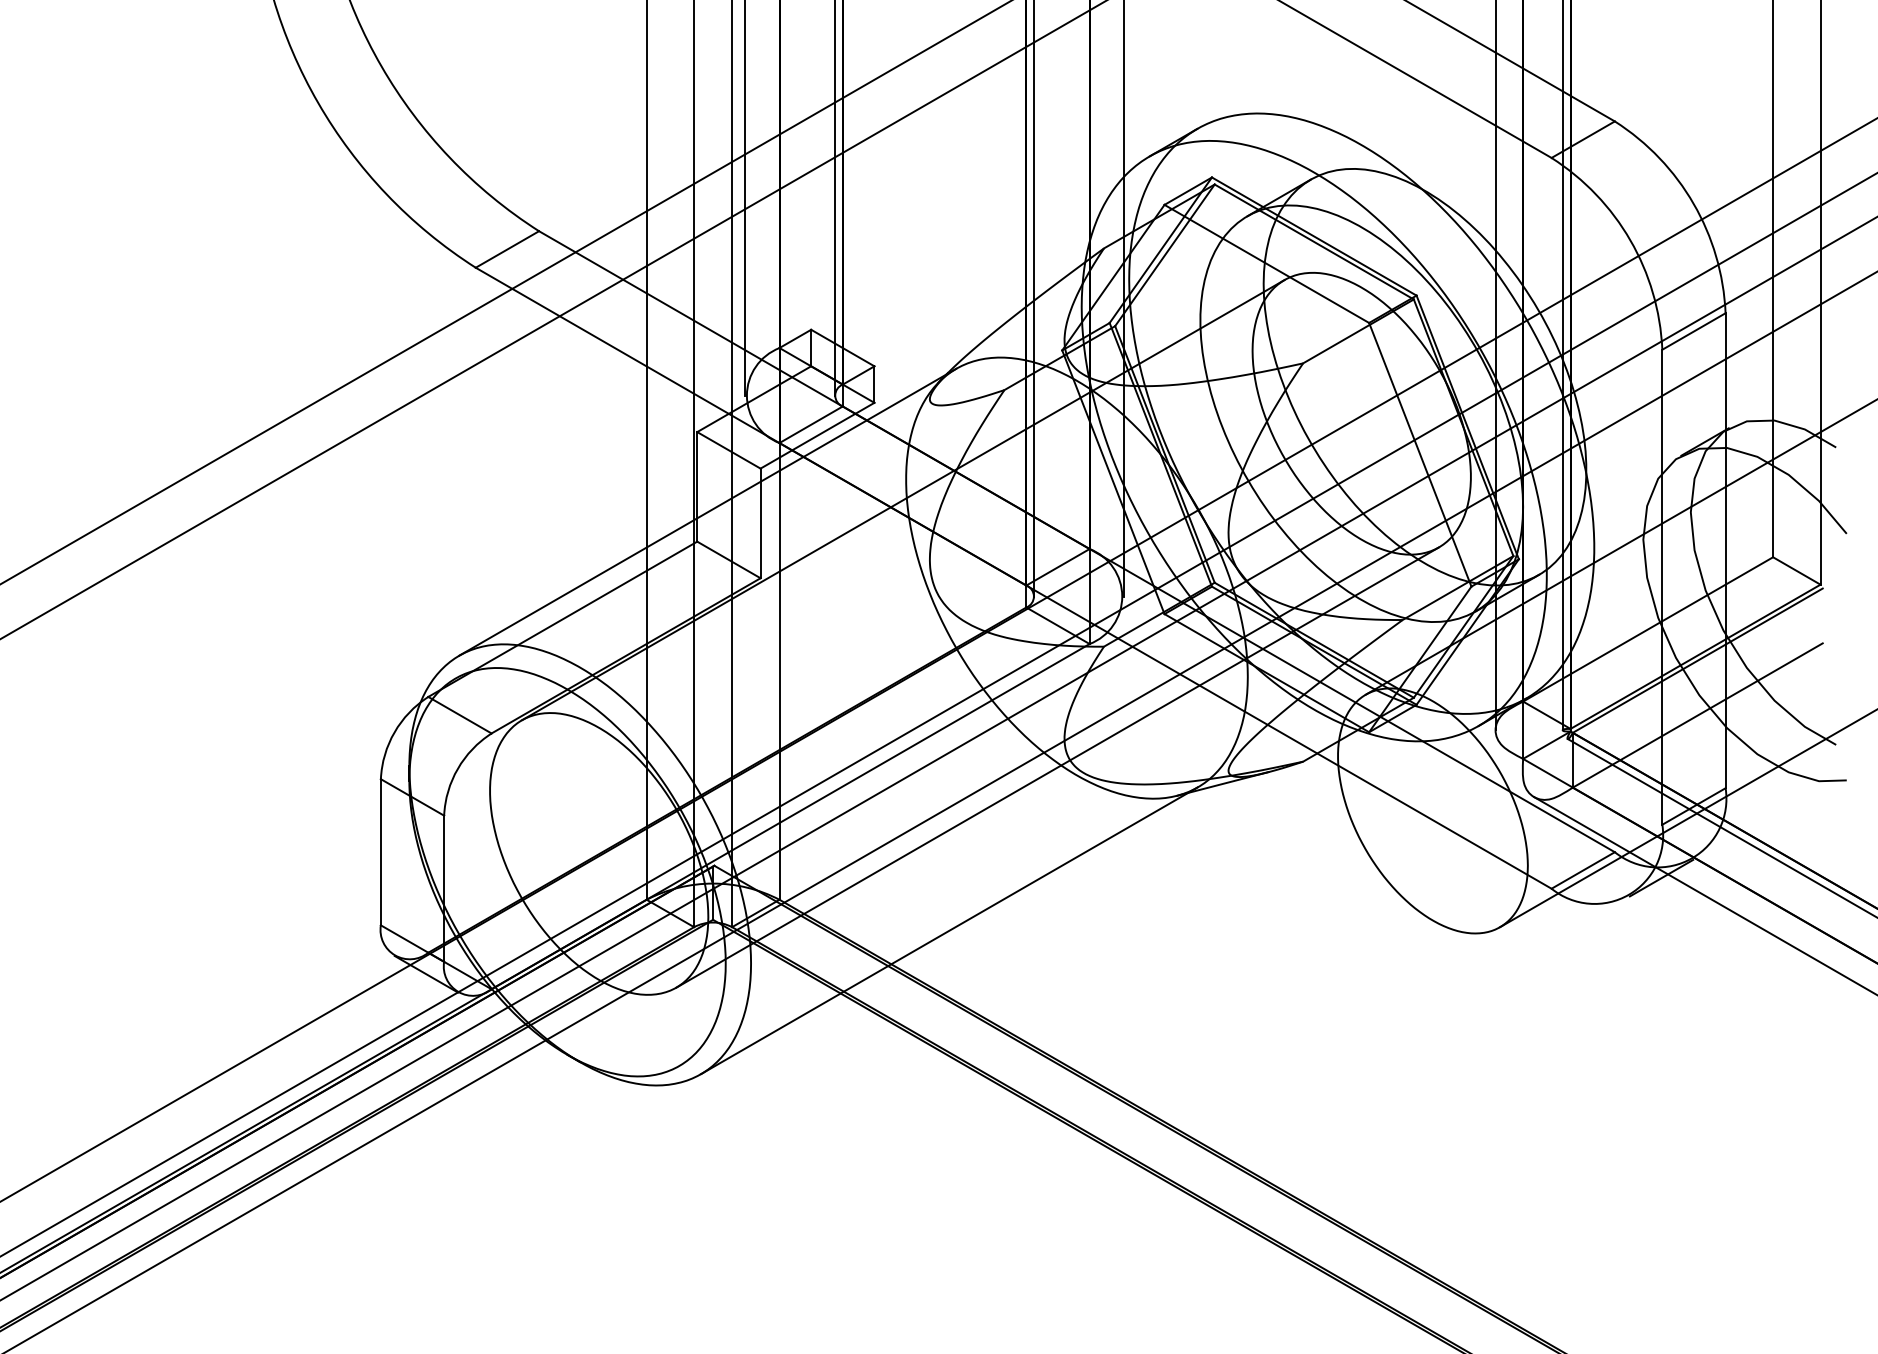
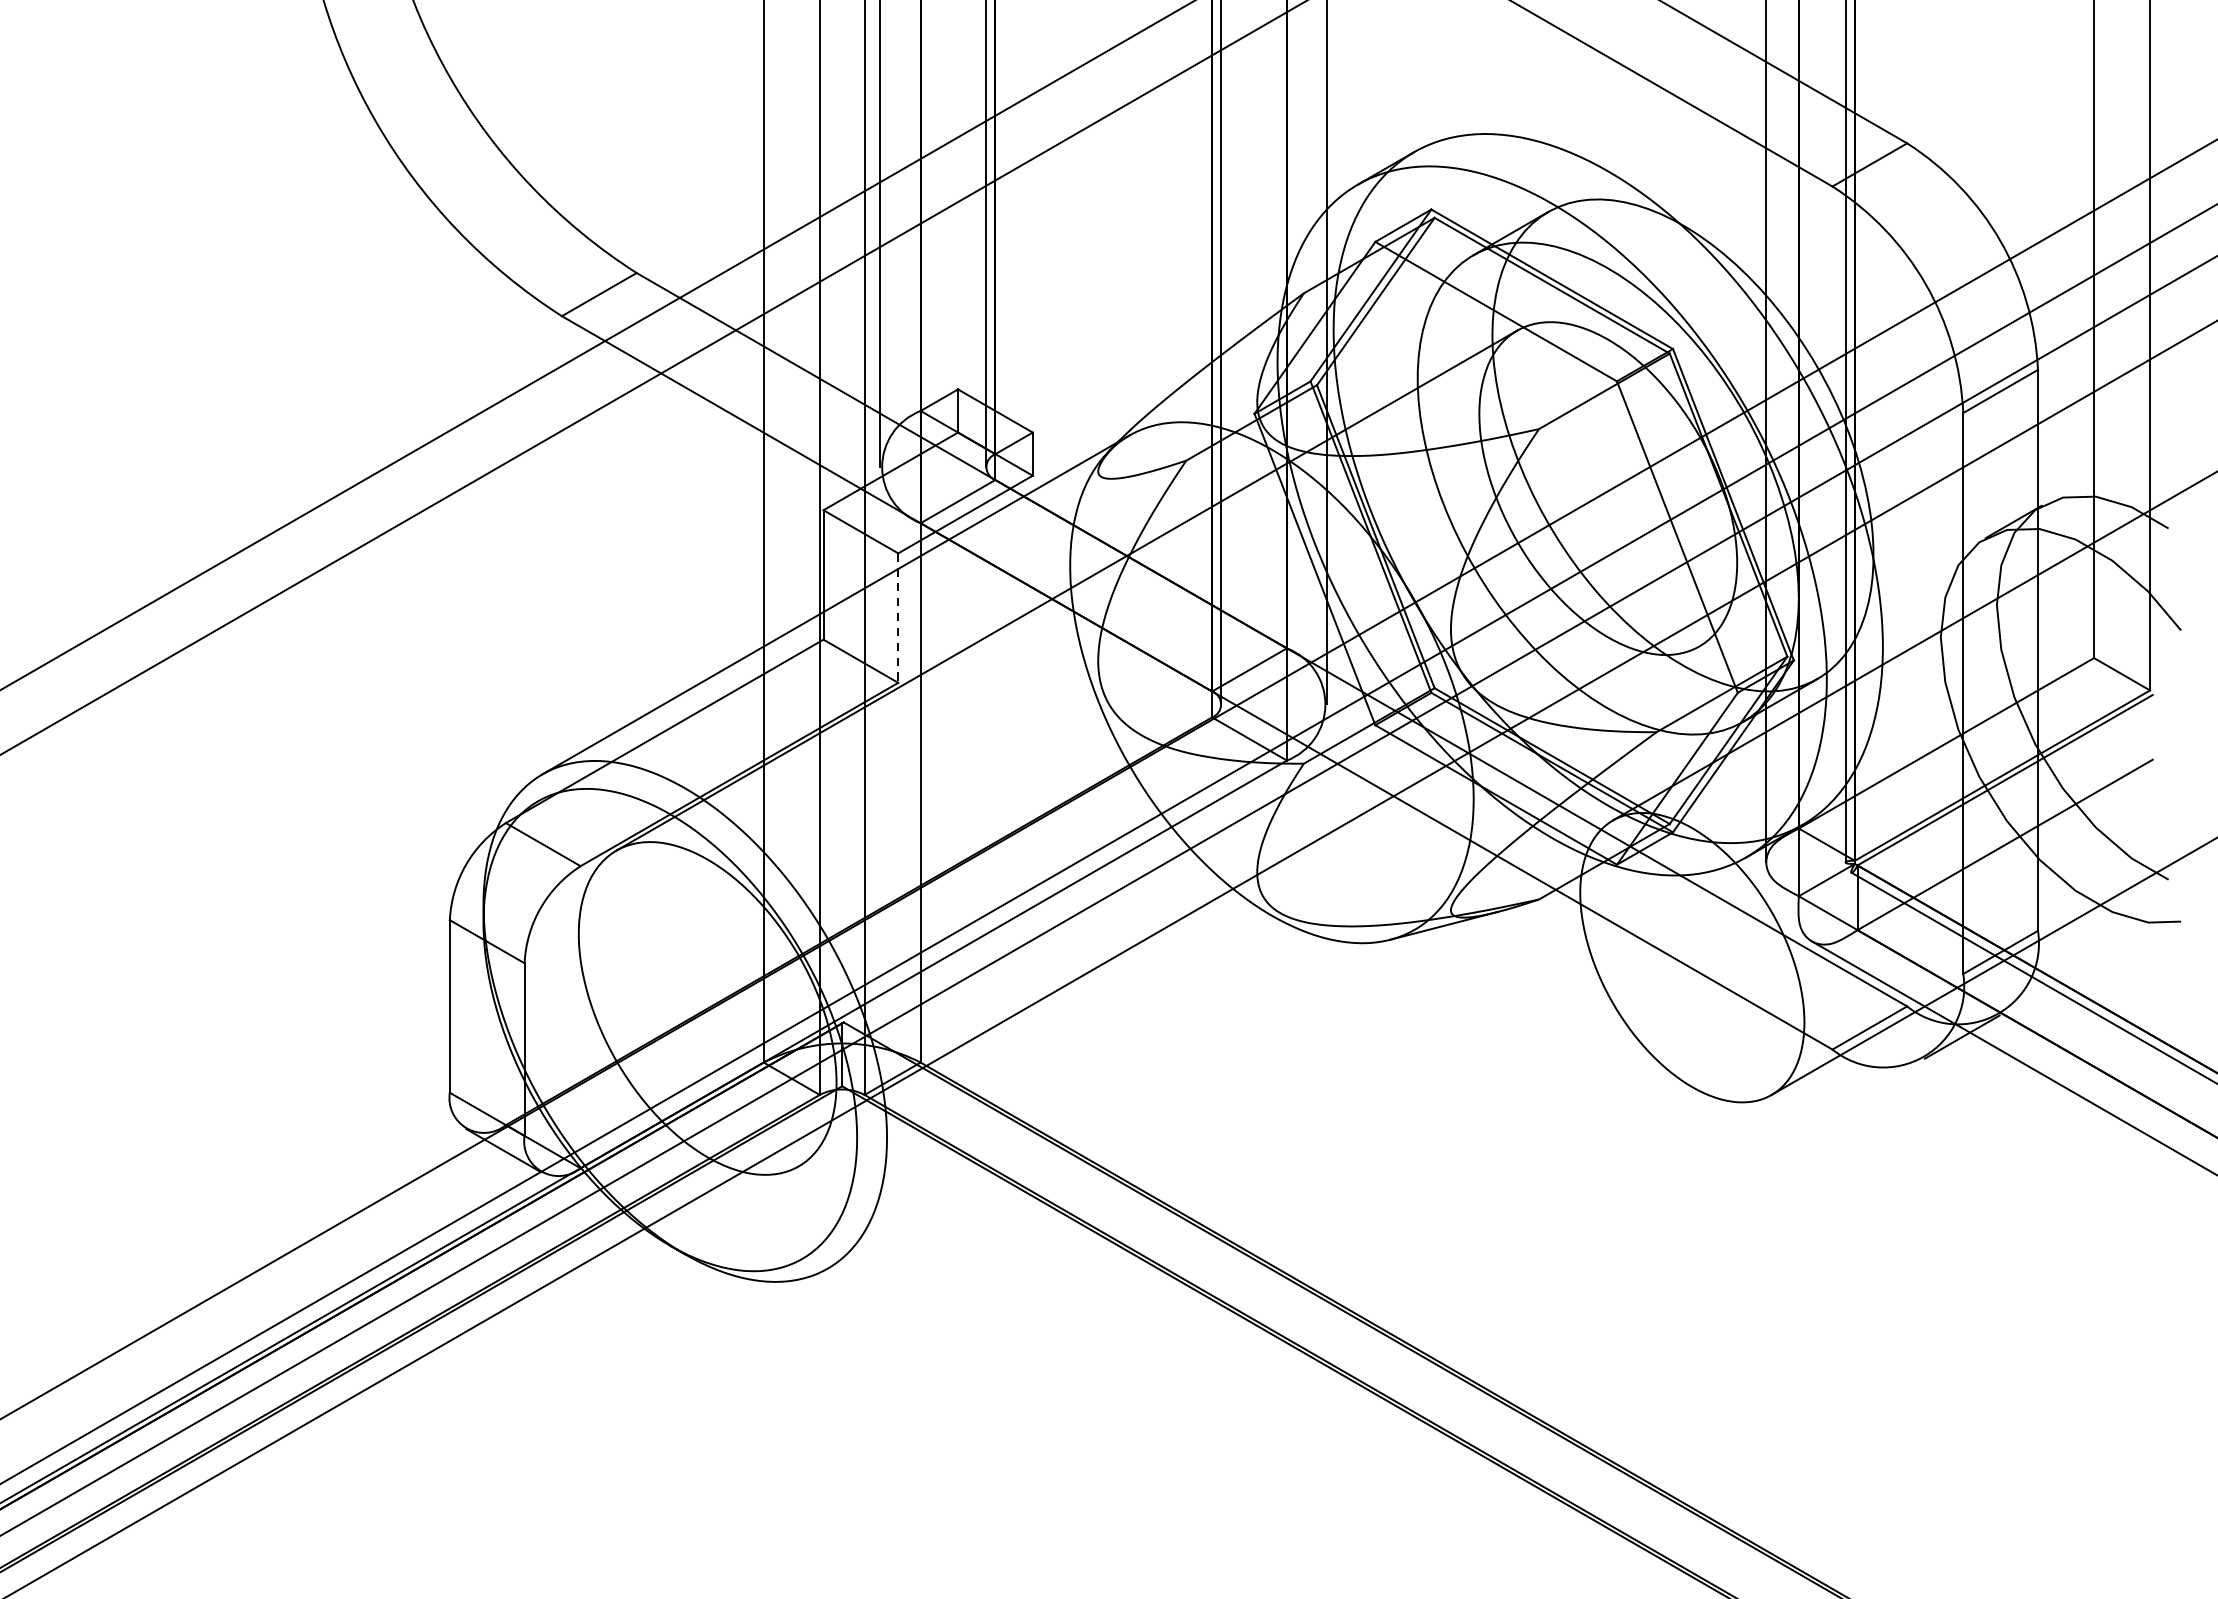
line: (760, 523) -> (898, 618), solid -> dashed
line: (1057, 767) -> (1248, 906), removed
line: (949, 930) -> (1121, 1098), removed

